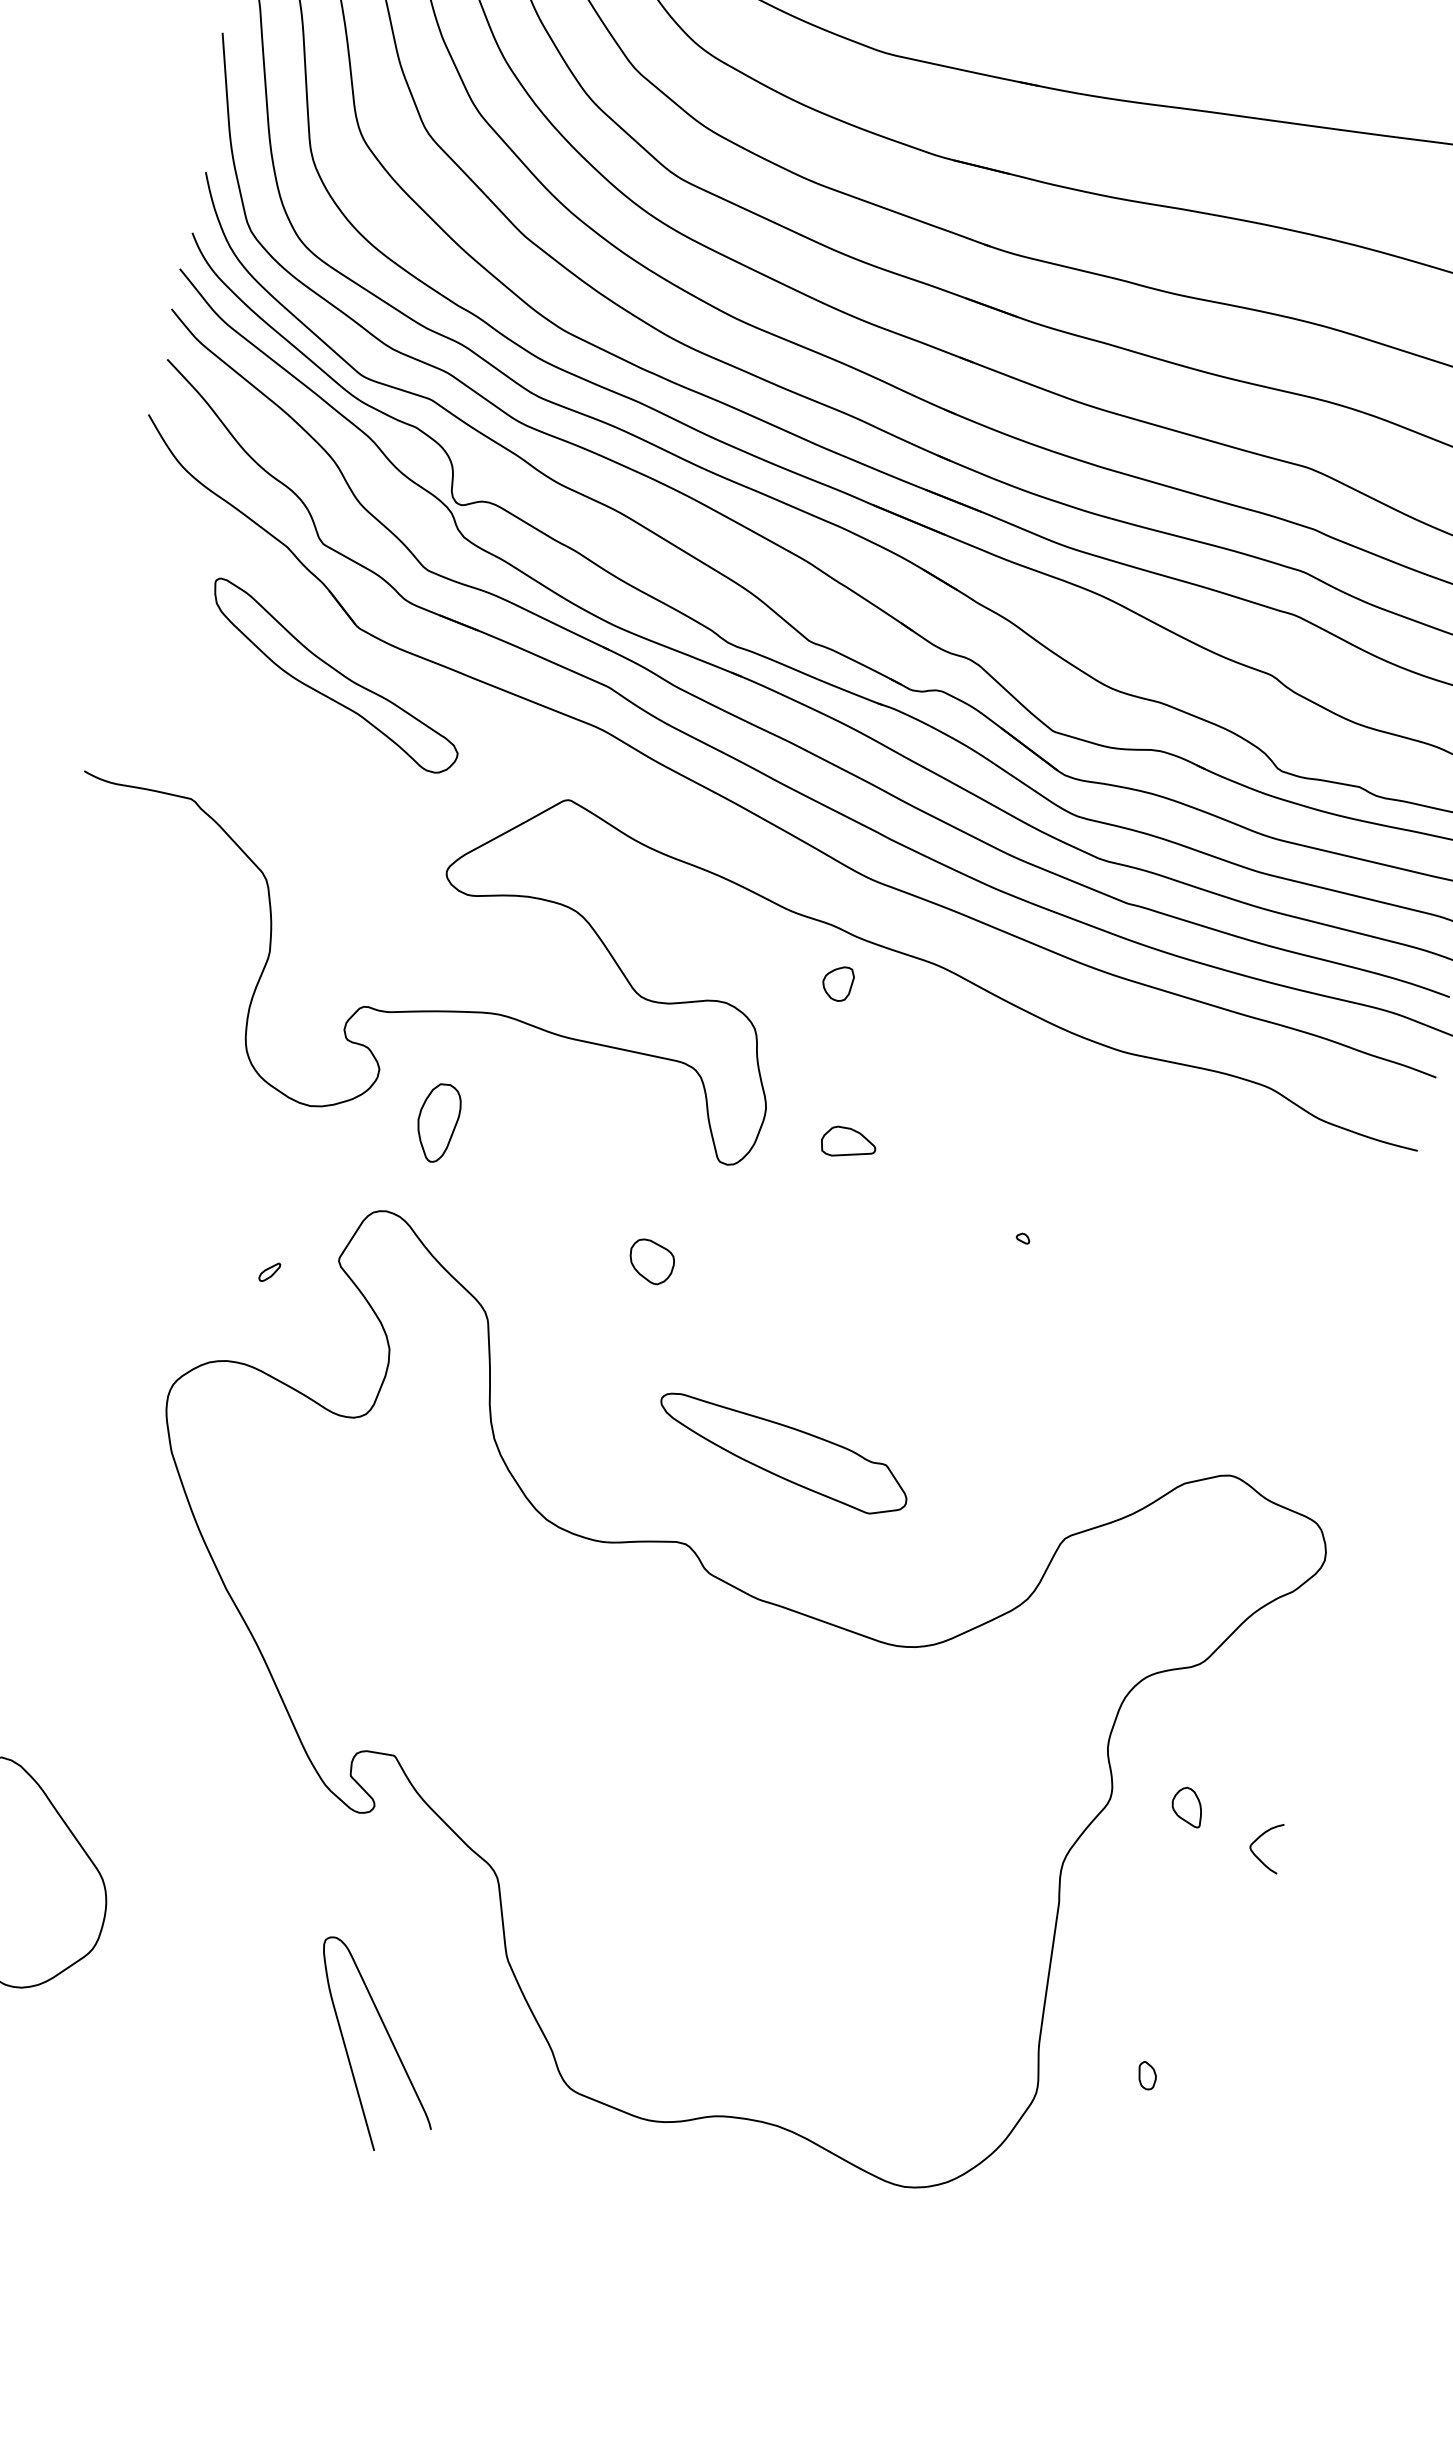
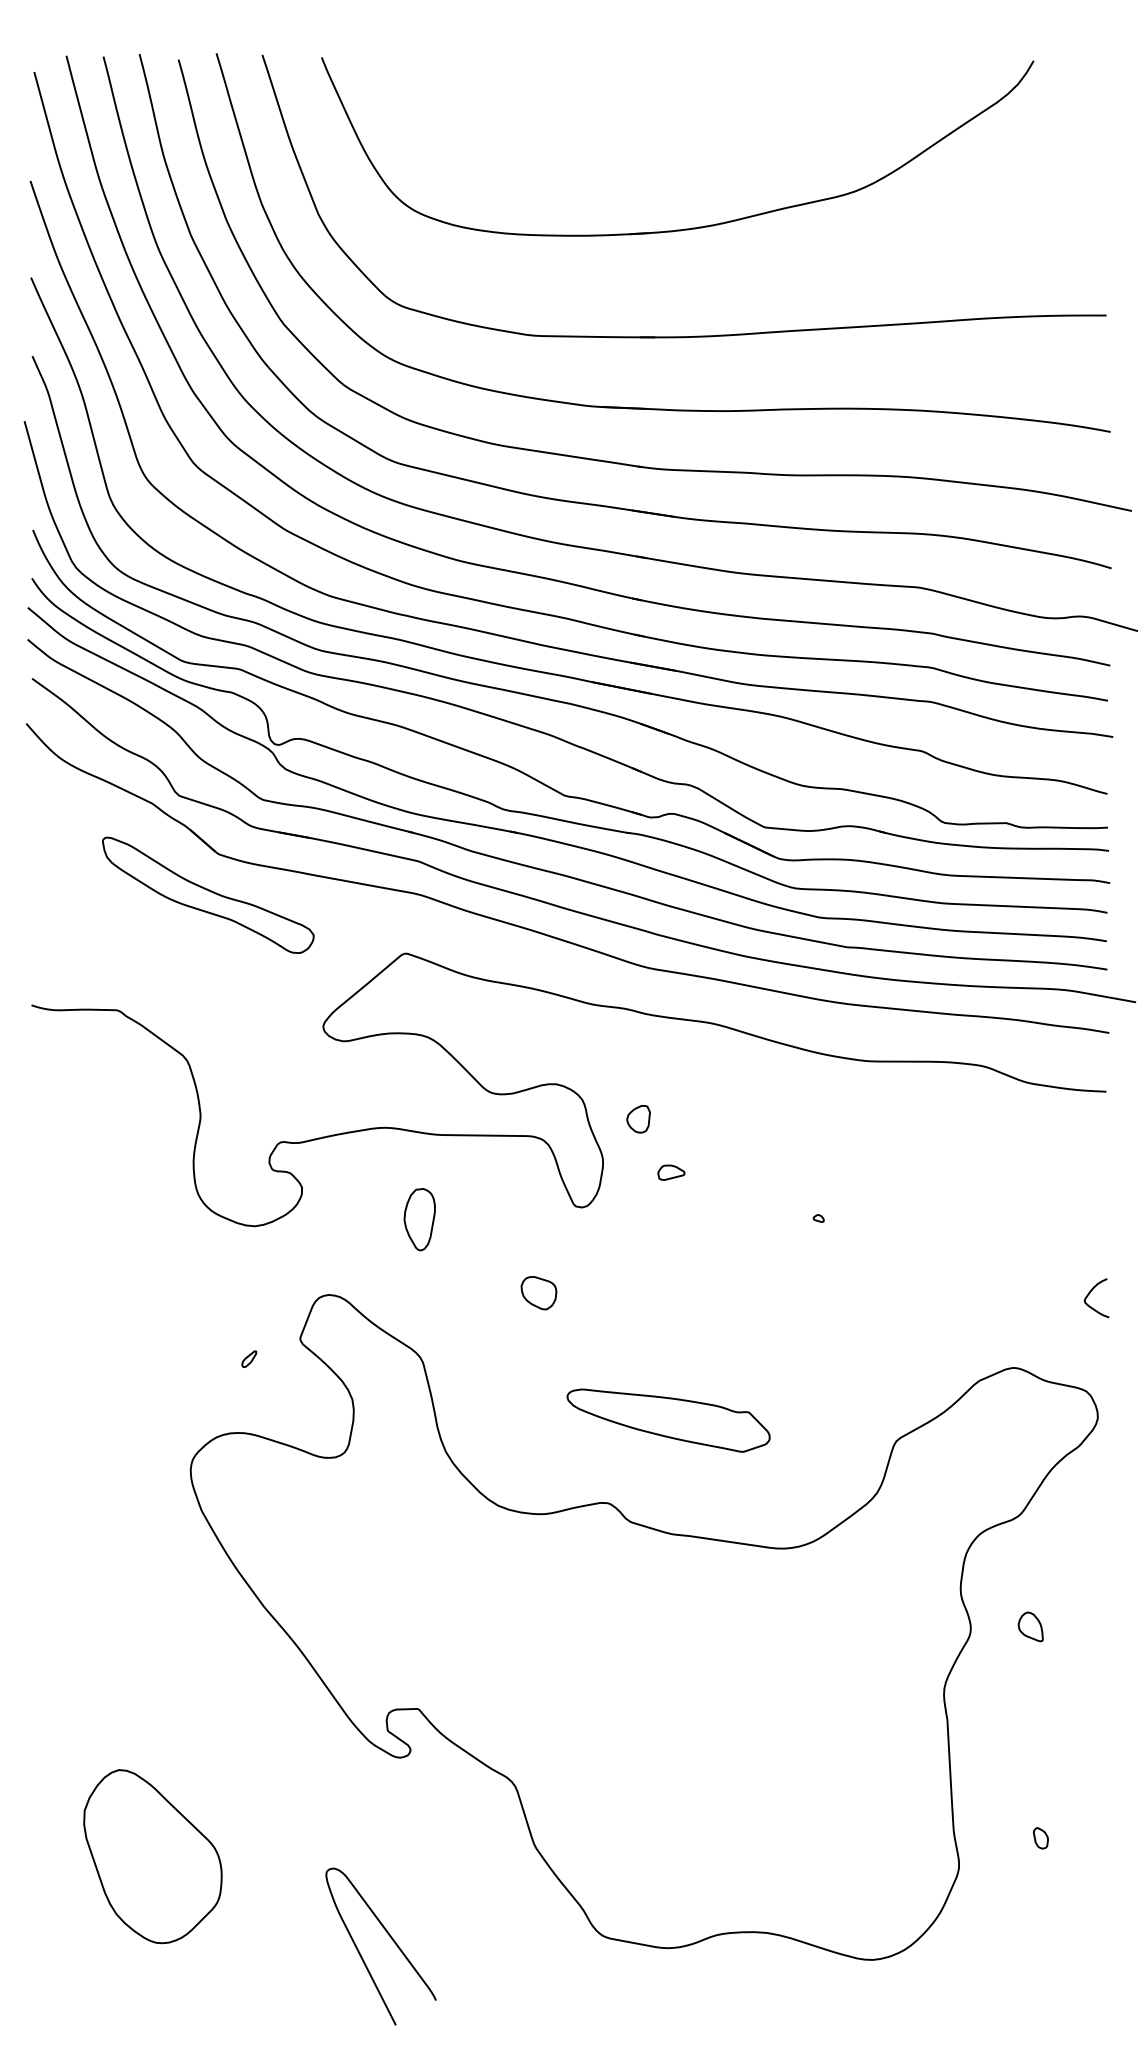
part: (837, 983) -> (638, 1119), moved
part: (437, 1122) -> (419, 1219), moved
part: (849, 1143) -> (671, 1172), size x0.62
curve: (1259, 1838) -> (1090, 1293), moved
part: (390, 2041) -> (391, 1939), moved

